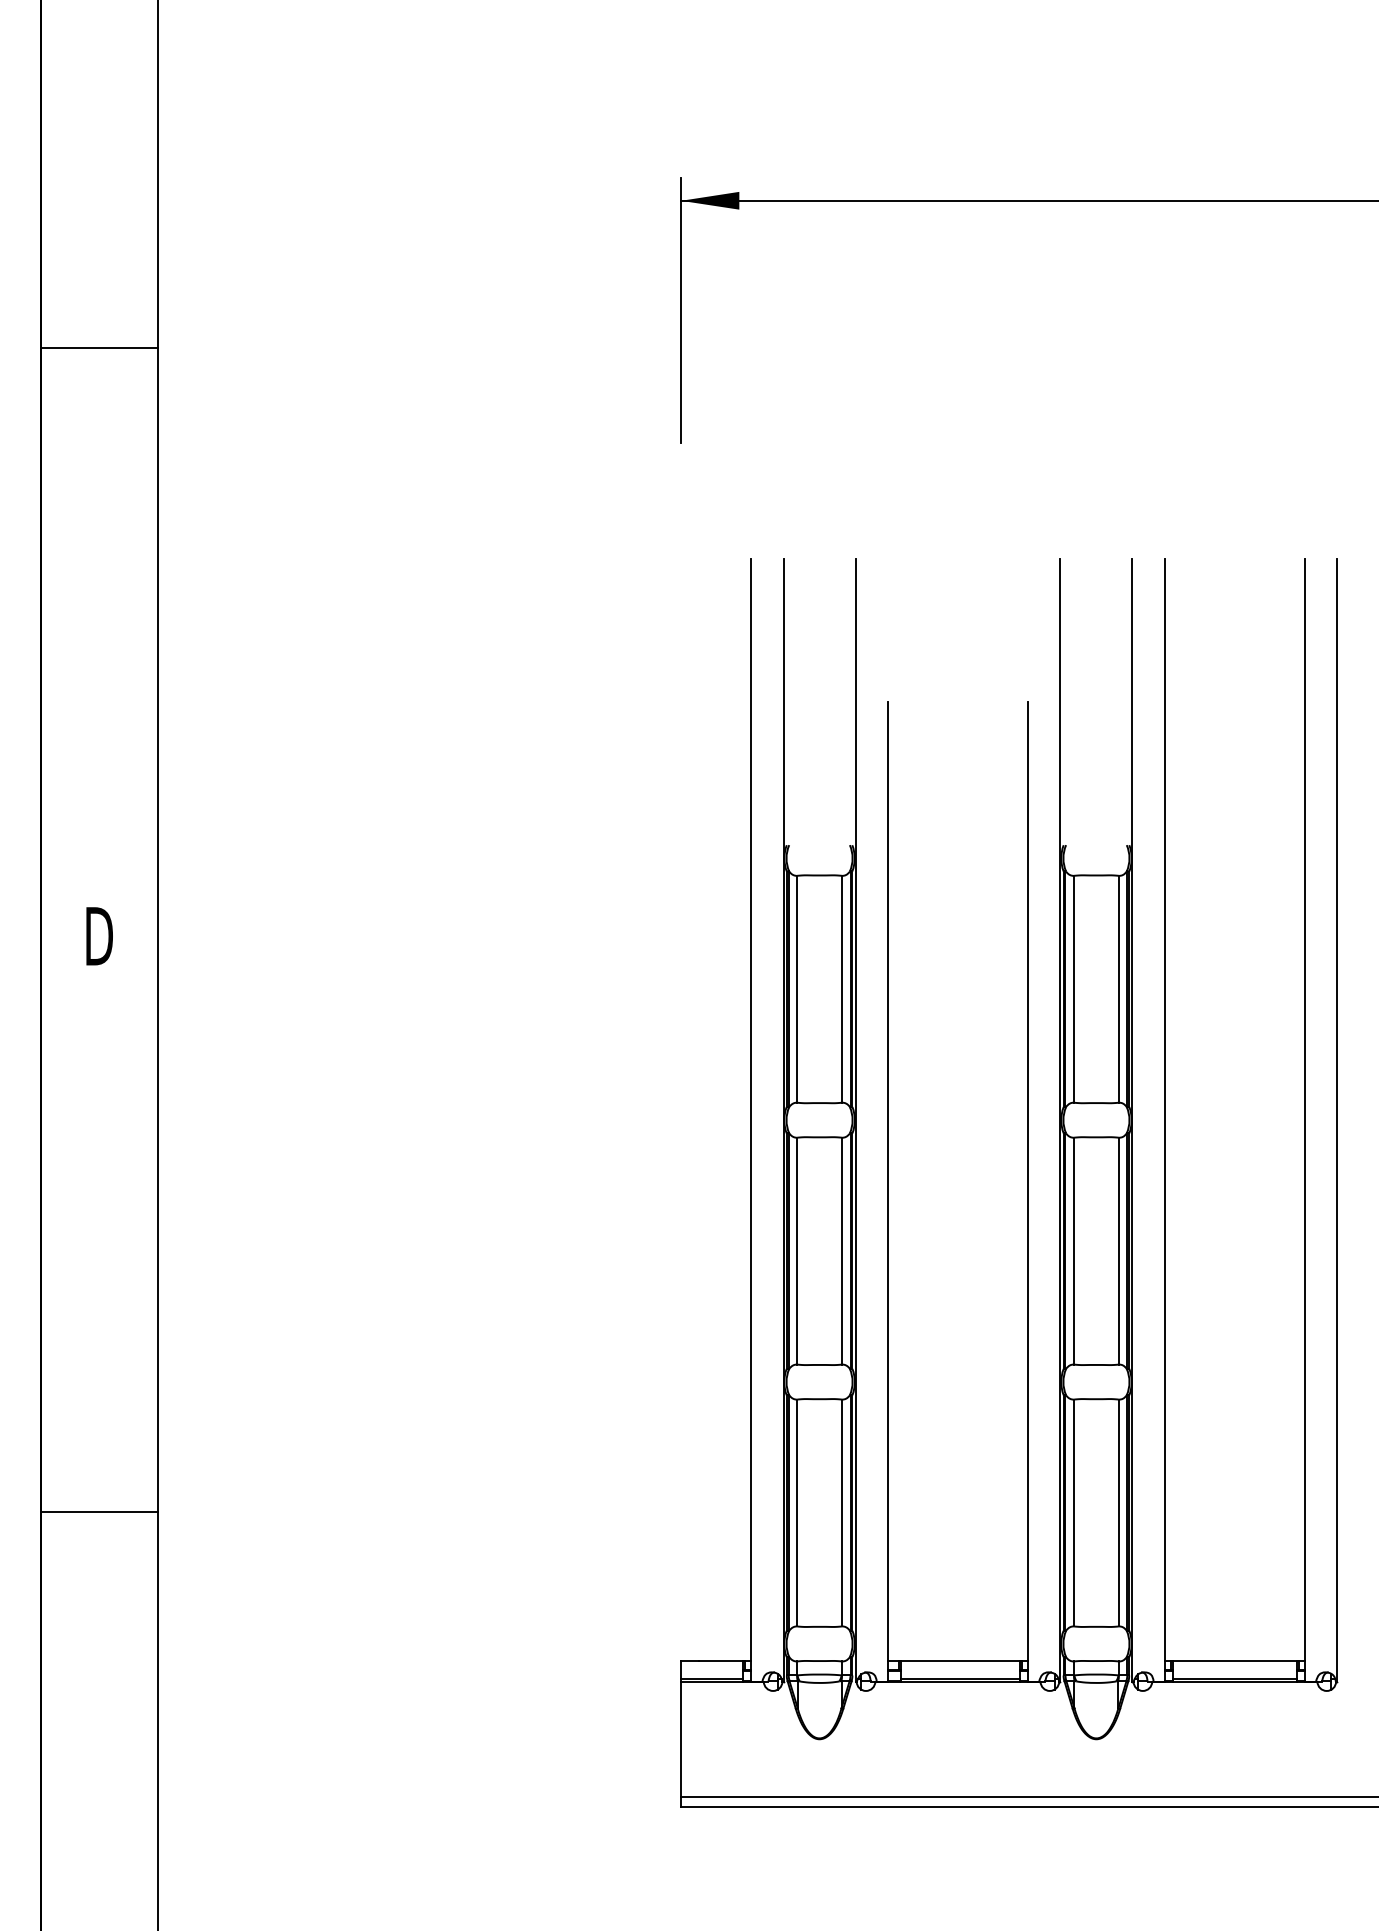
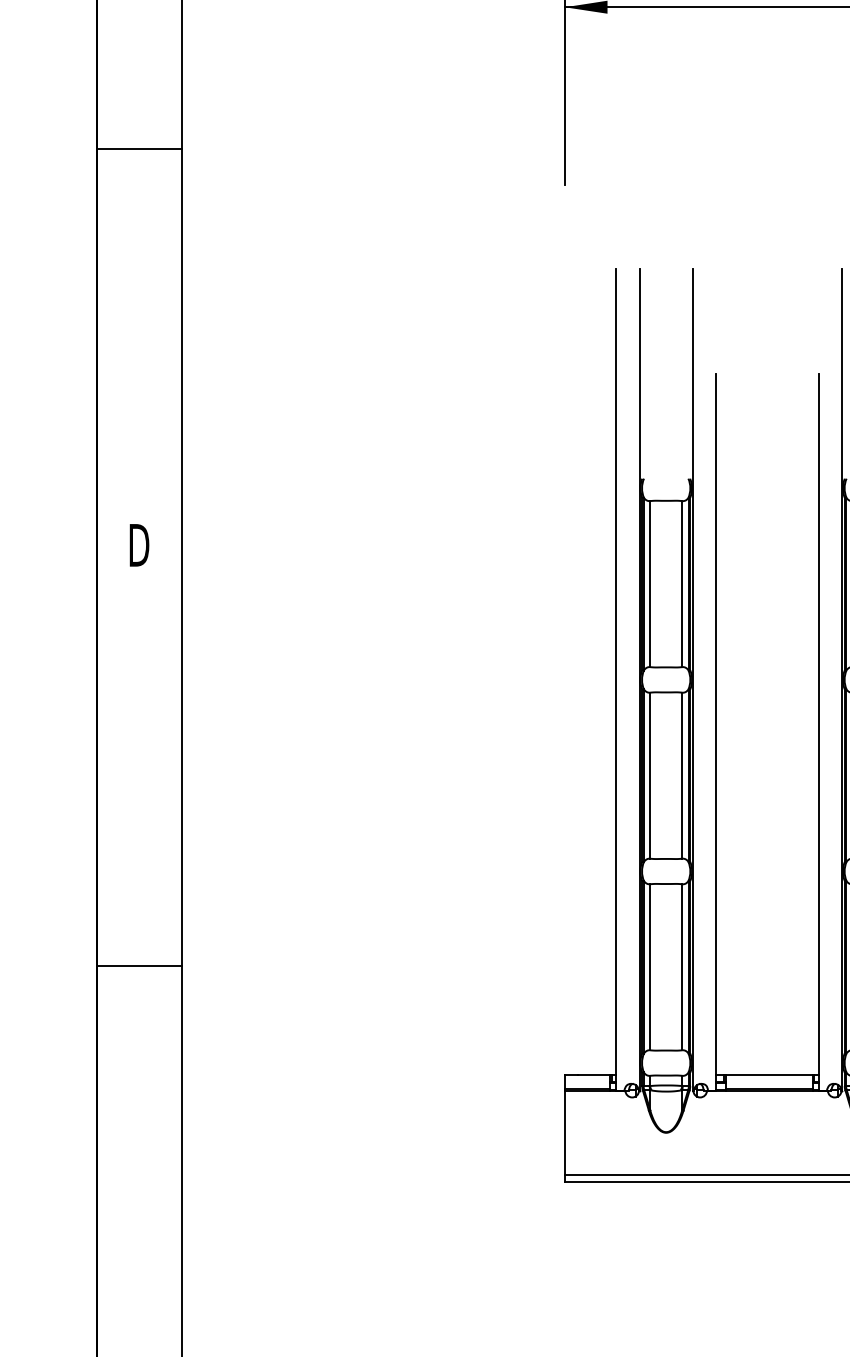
line: (99, 347) -> (139, 148), moved

